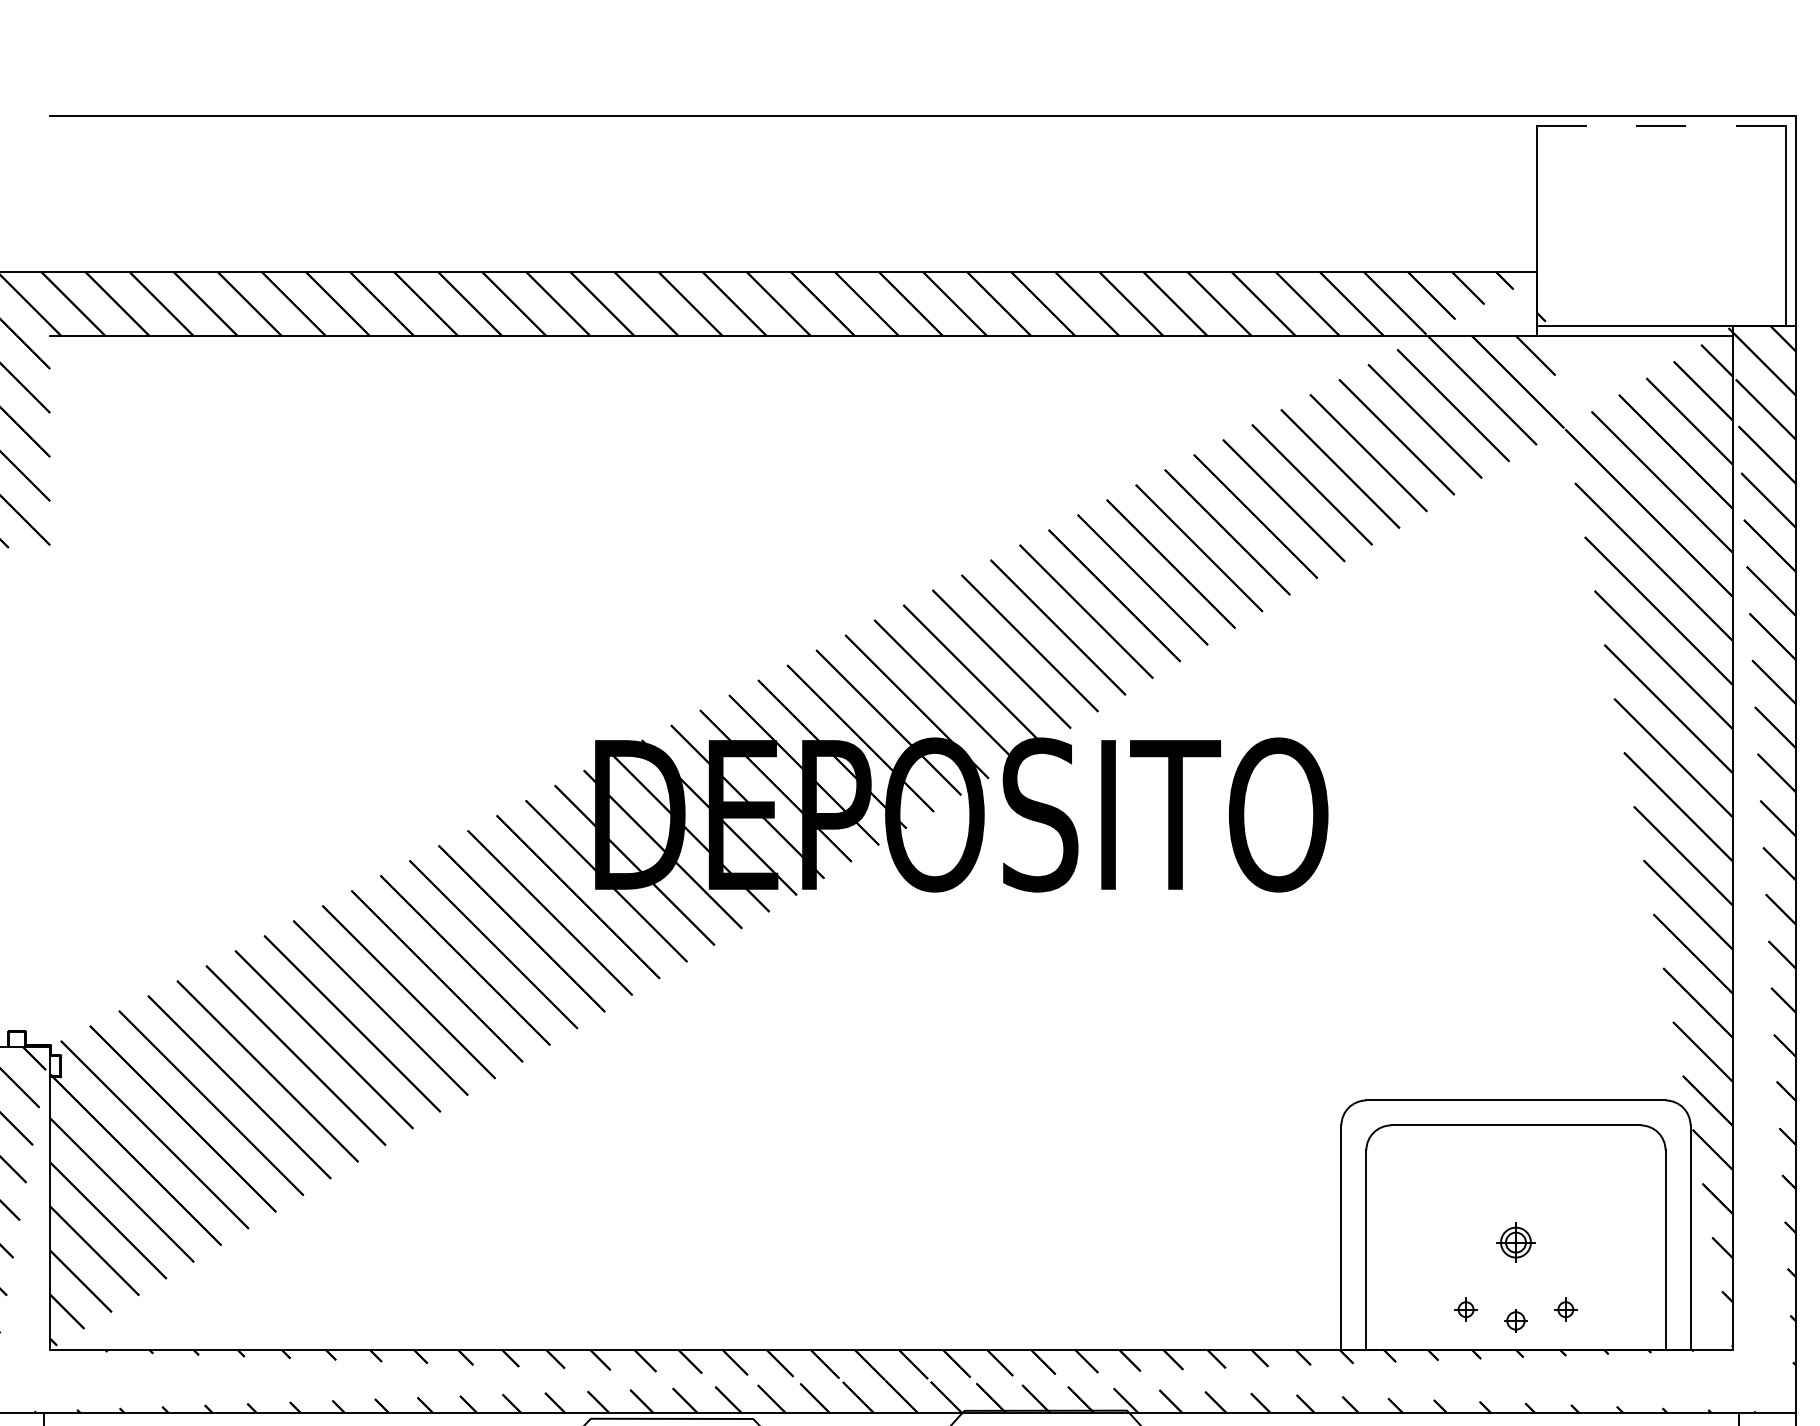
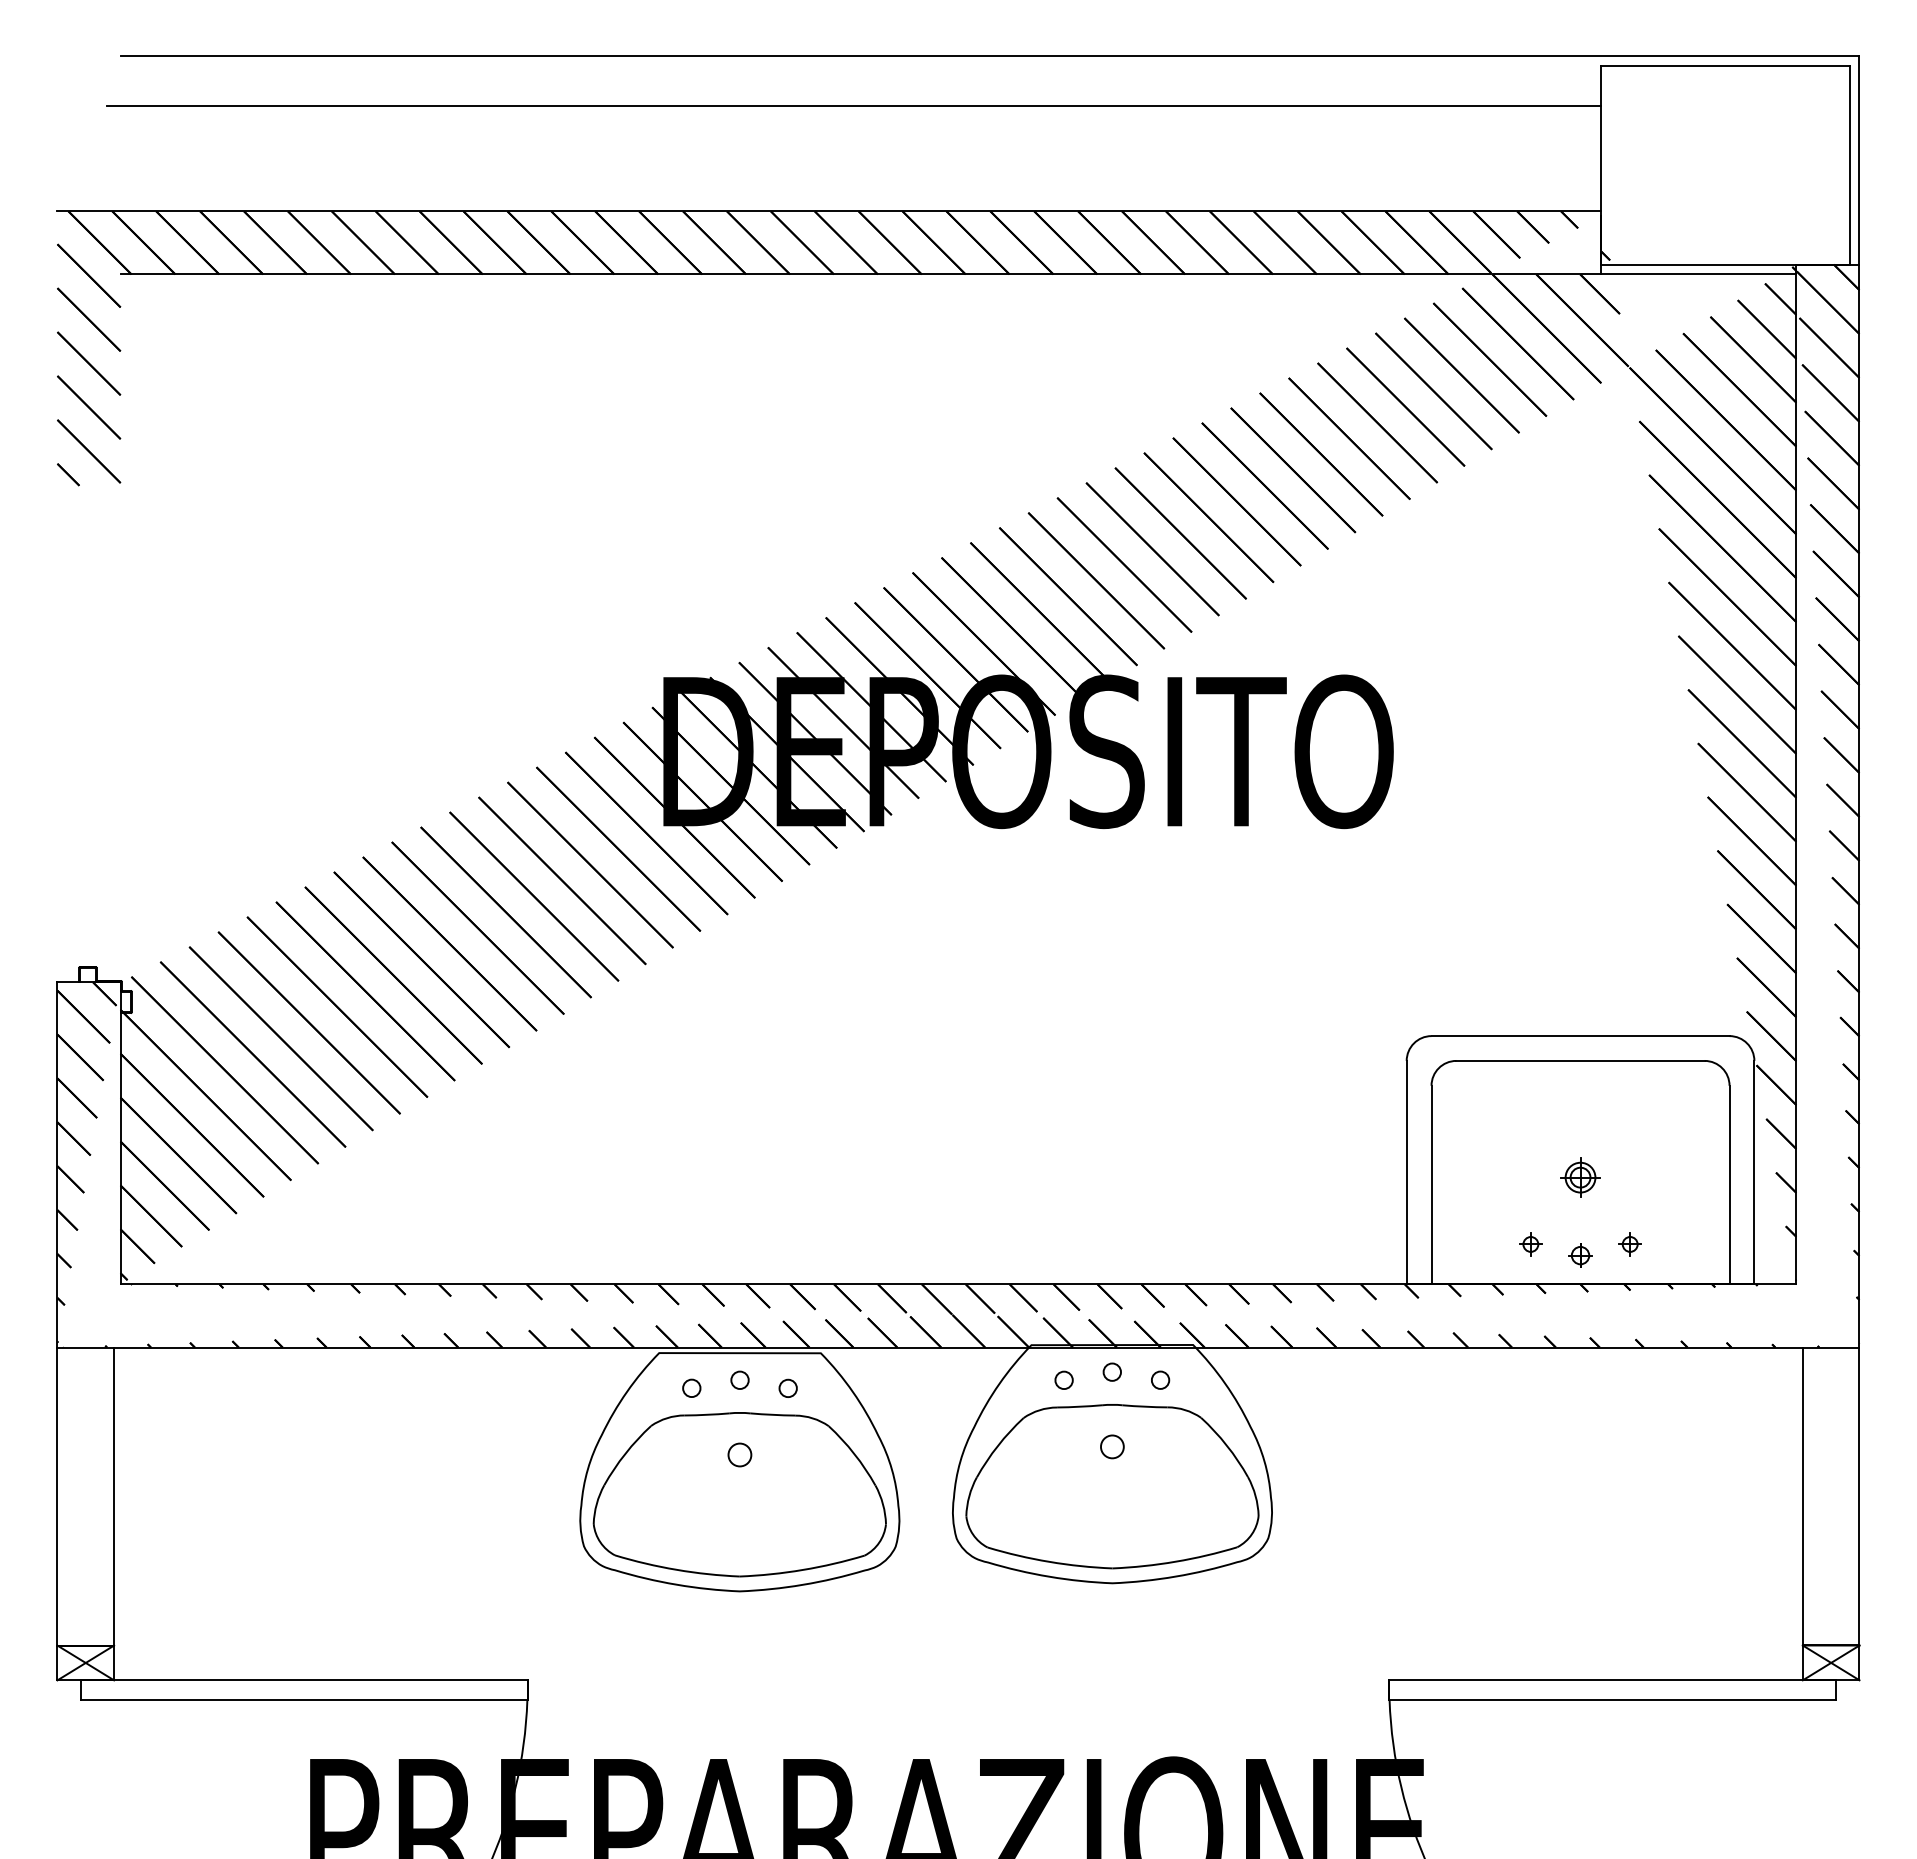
line: (1661, 125) -> (1725, 65), dashed -> solid
line: (786, 166) -> (854, 105), added

